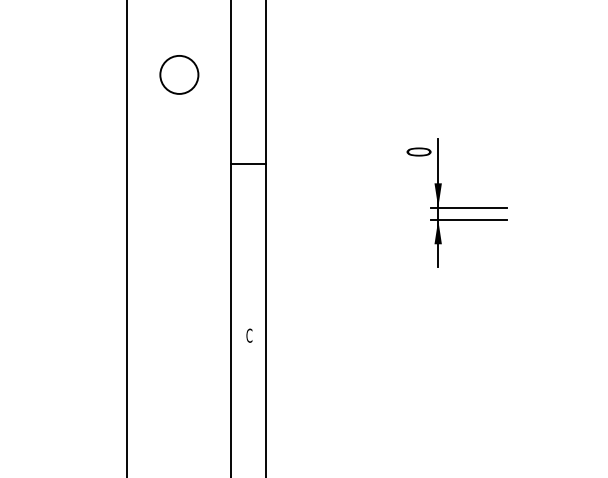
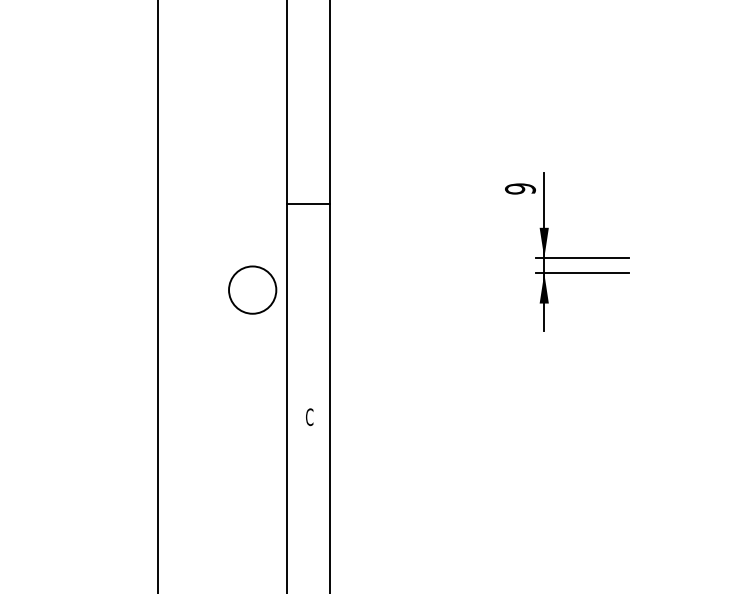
circle: (179, 74) -> (252, 289), moved
text: (419, 151) -> (520, 188), 0 -> 9

